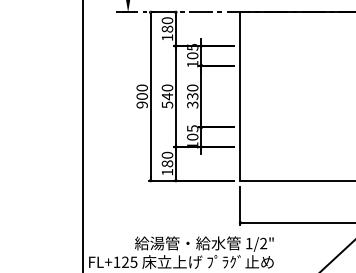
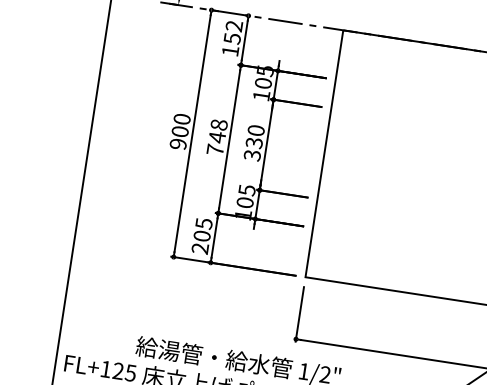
text: (167, 24) -> (233, 31), 180 -> 152
text: (167, 96) -> (217, 137), 540 -> 748
text: (167, 163) -> (202, 235), 180 -> 205

